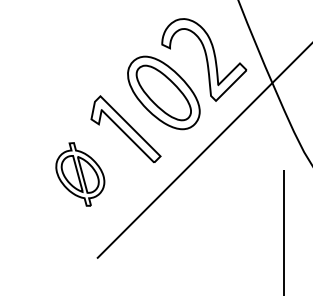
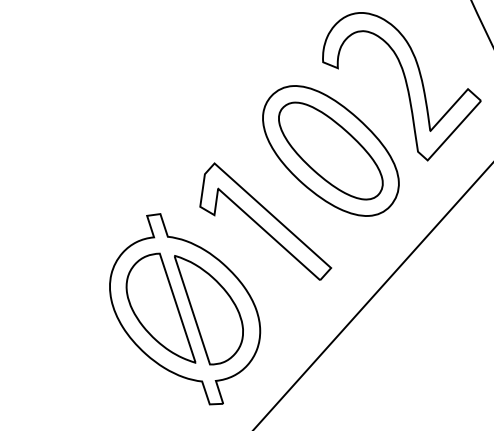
part: (80, 174) -> (185, 309), size x1.67

